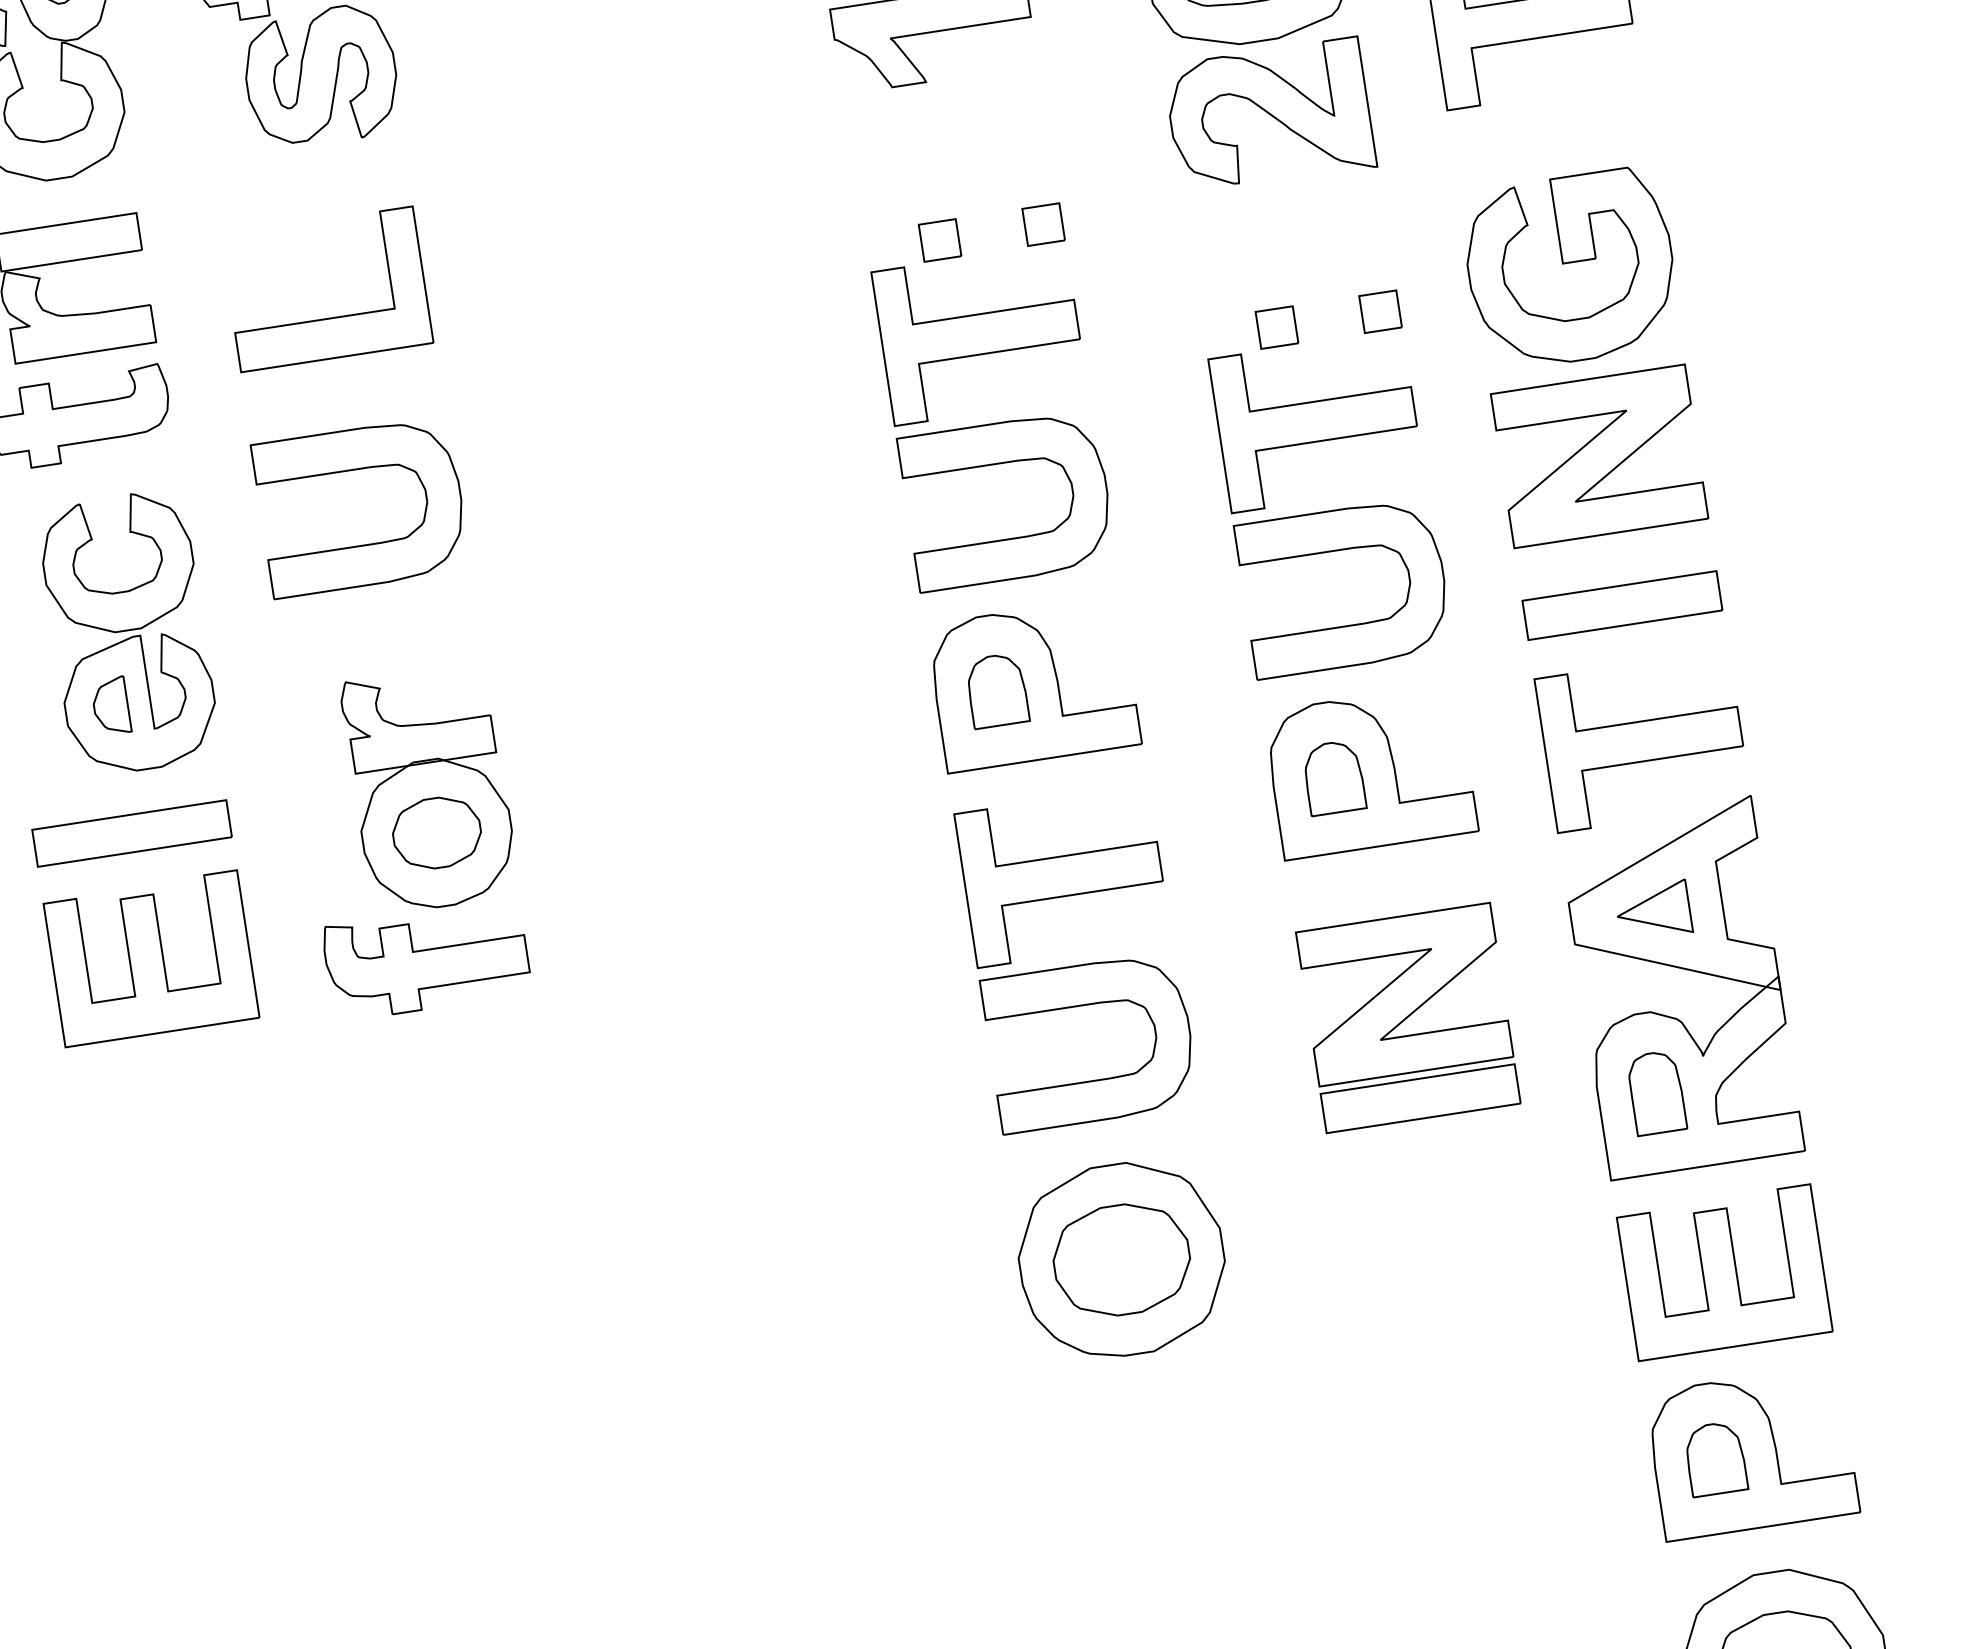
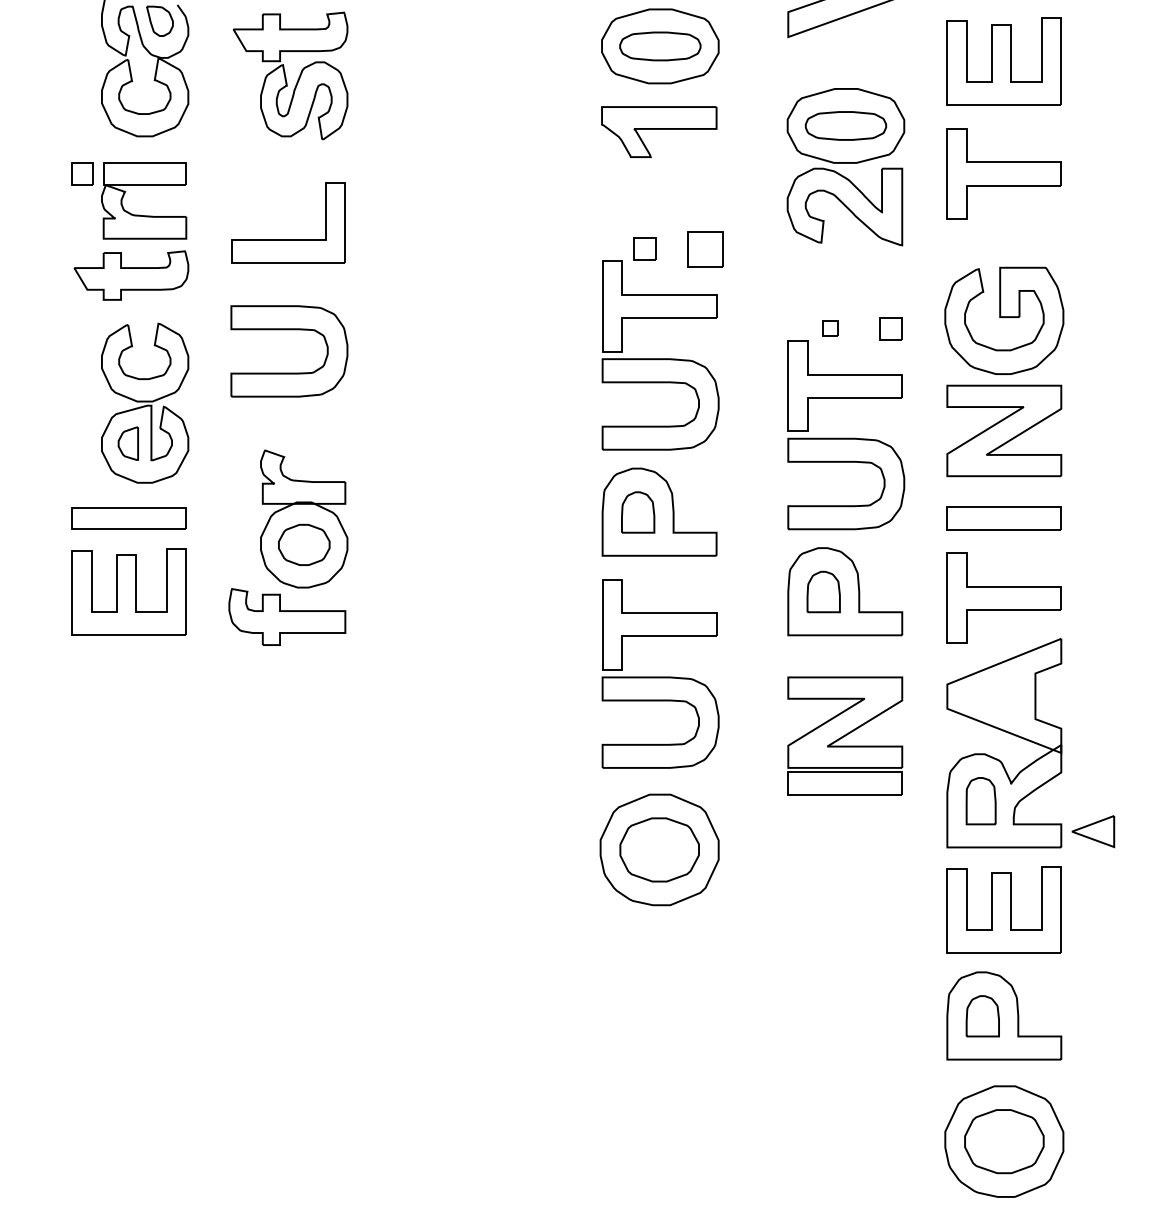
part: (1043, 223) -> (705, 248), size x1.6
part: (1276, 327) -> (830, 328), size x0.7
part: (1653, 910) -> (1093, 831), moved

